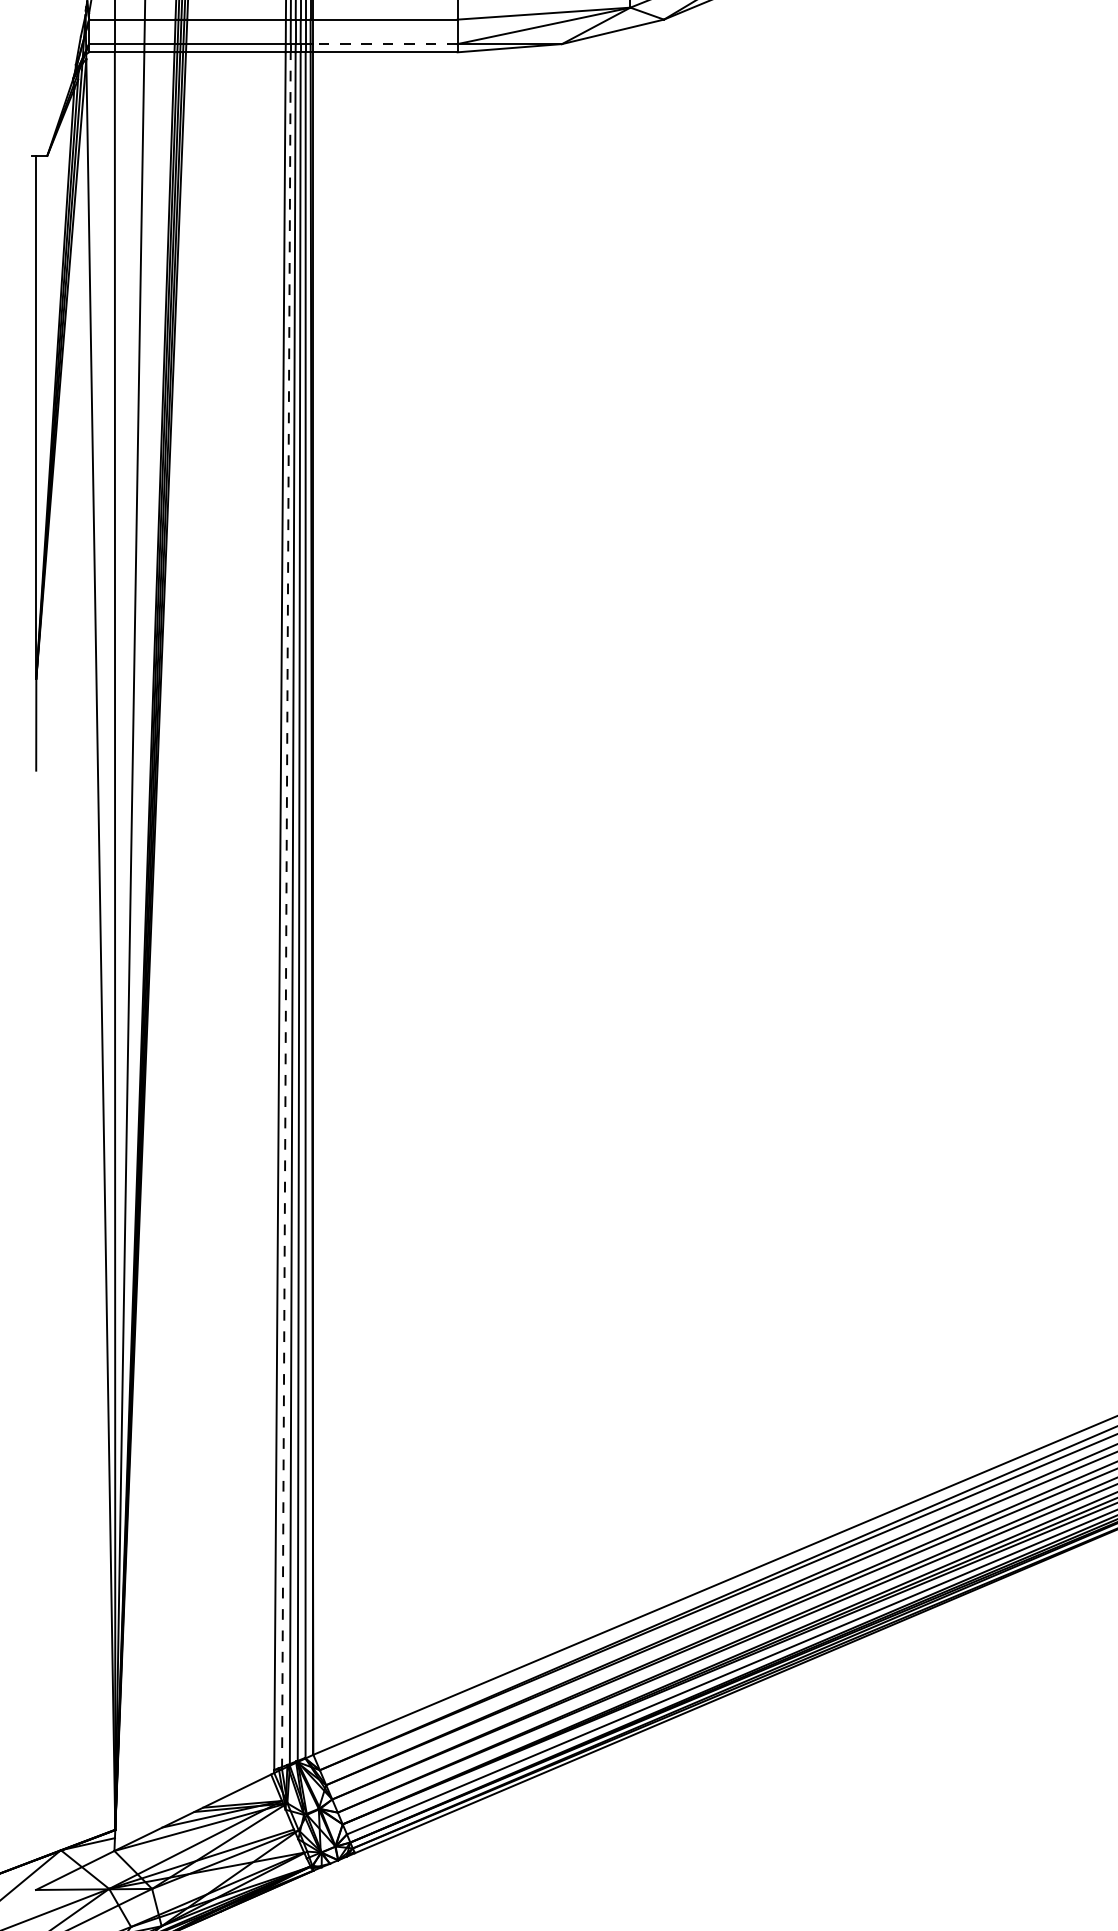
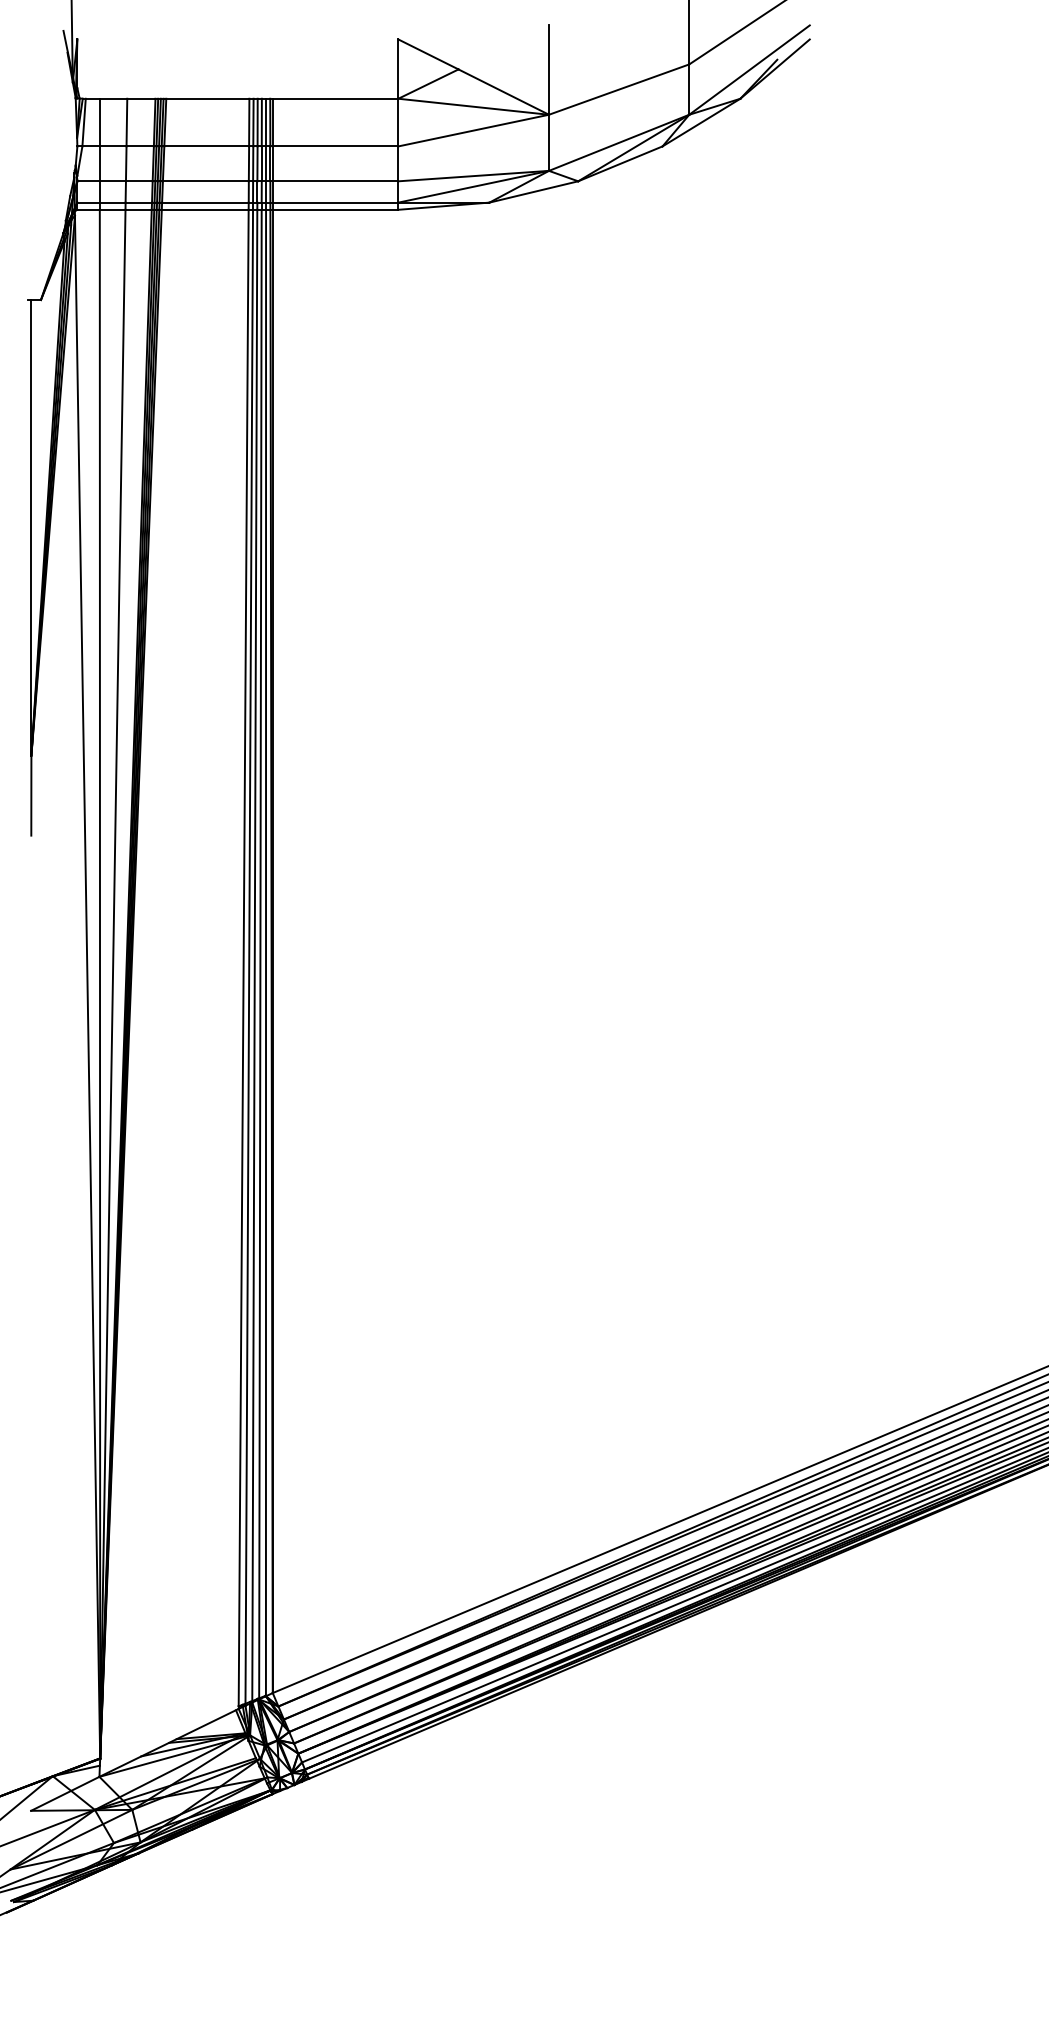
line: (385, 43) -> (335, 202), dashed -> solid
line: (286, 910) -> (249, 957), dashed -> solid

